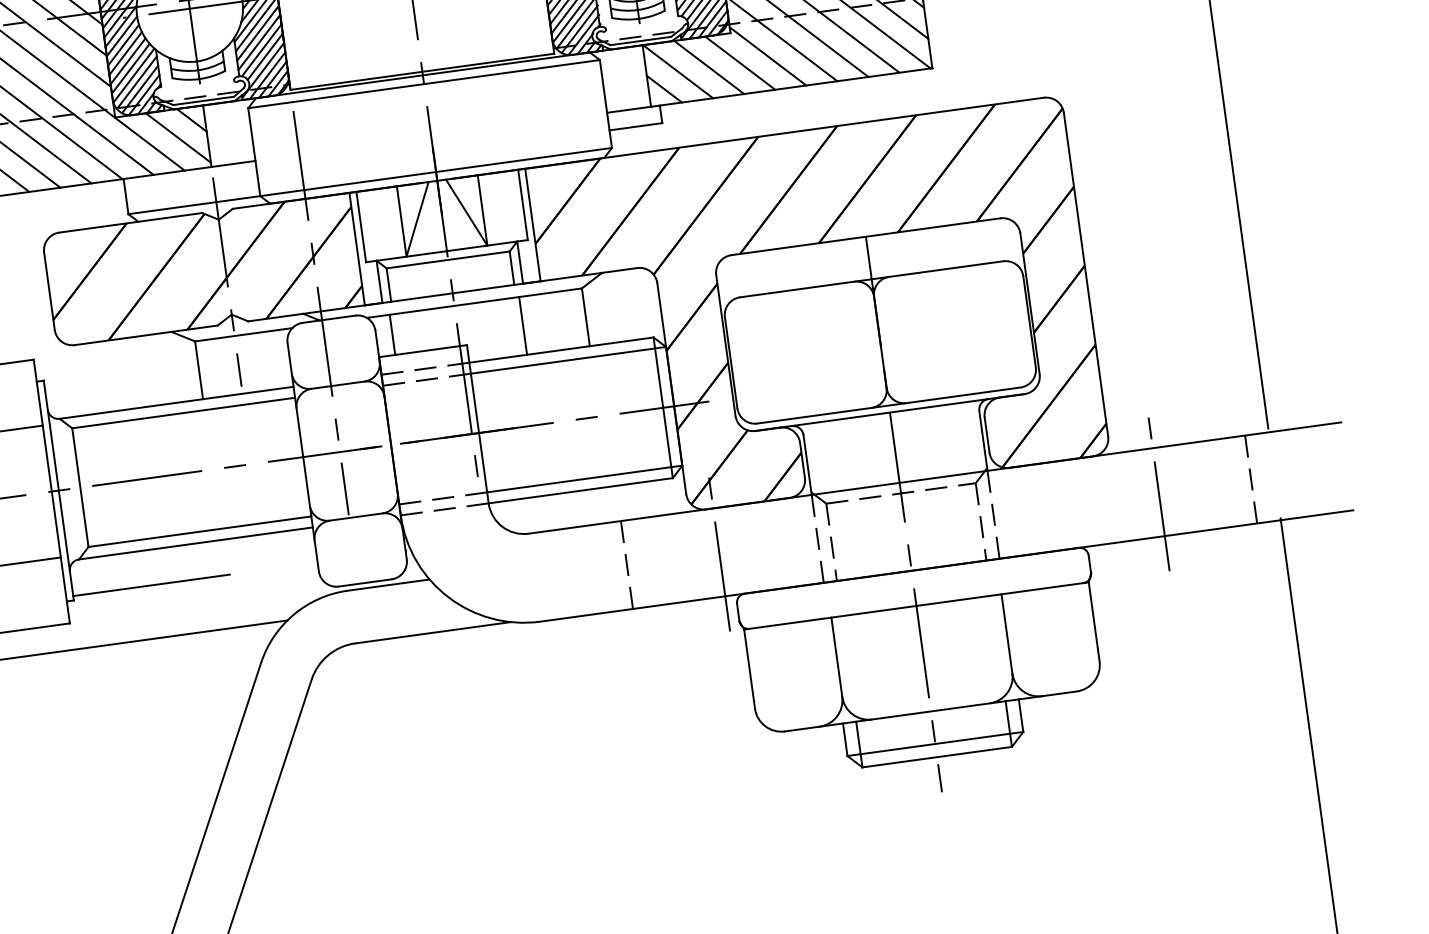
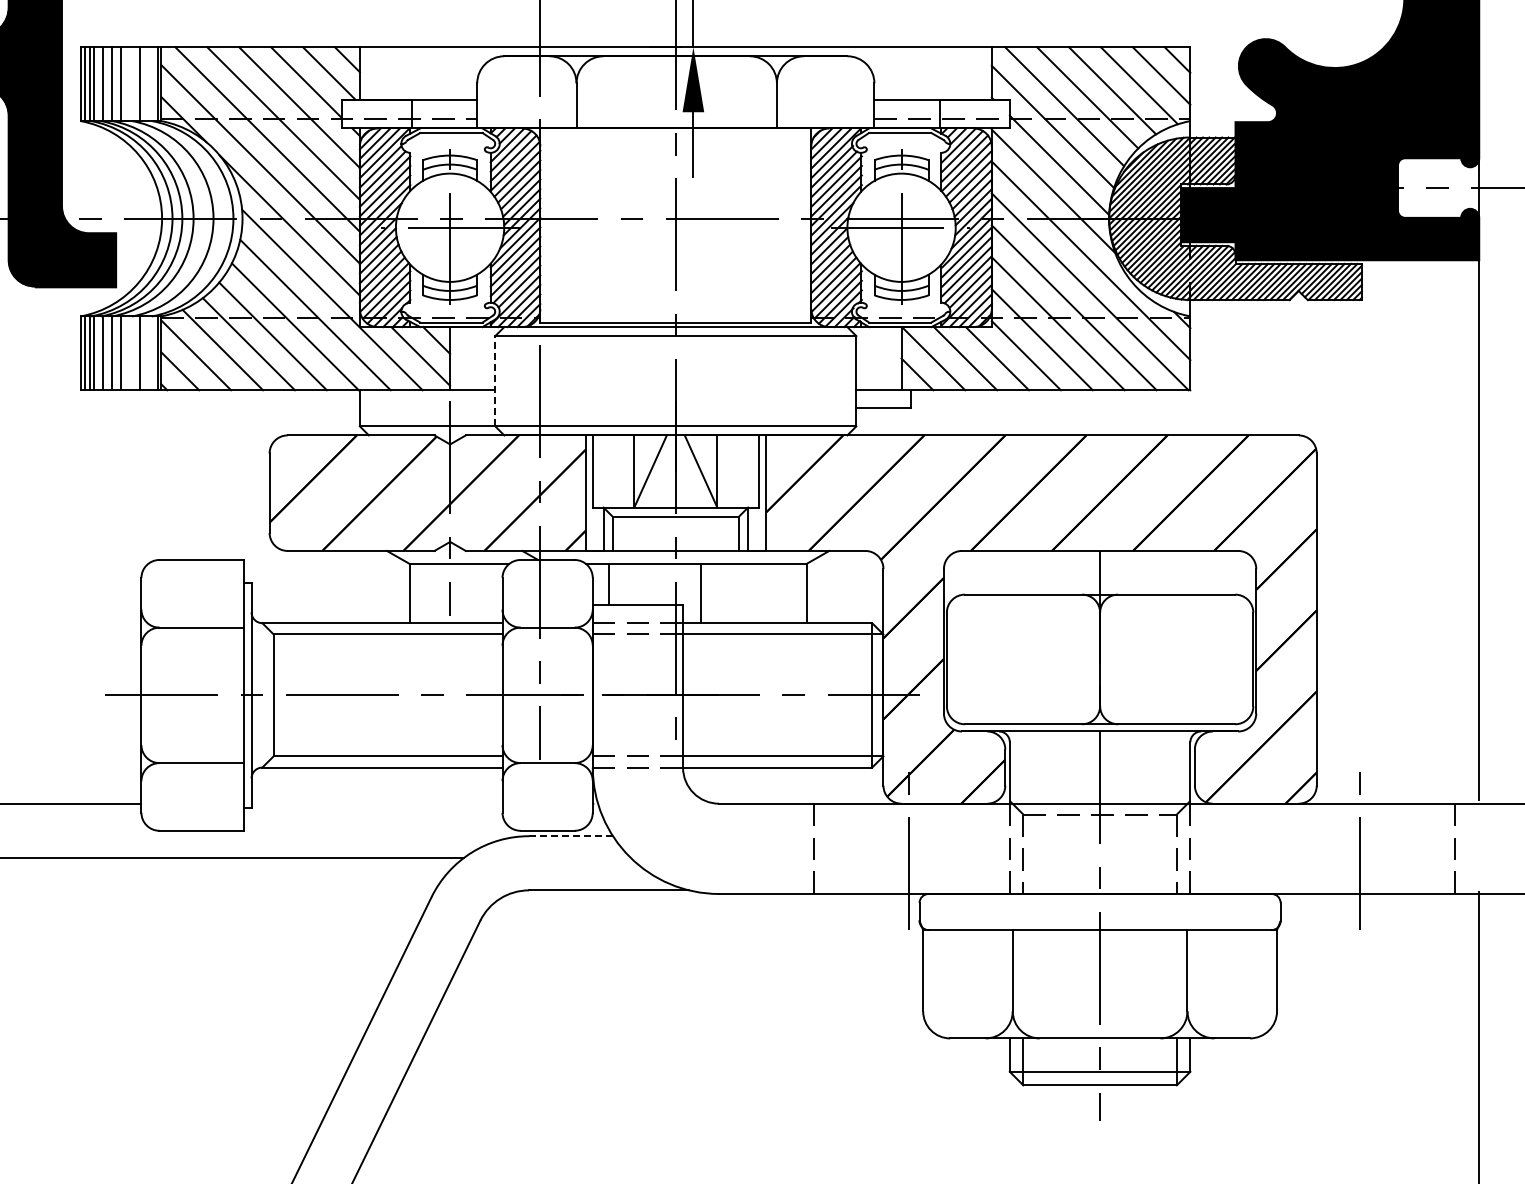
line: (254, 151) -> (495, 380), solid -> dashed
line: (523, 325) -> (701, 593), moved
line: (151, 585) -> (331, 803), removed
line: (389, 585) -> (571, 836), solid -> dashed

